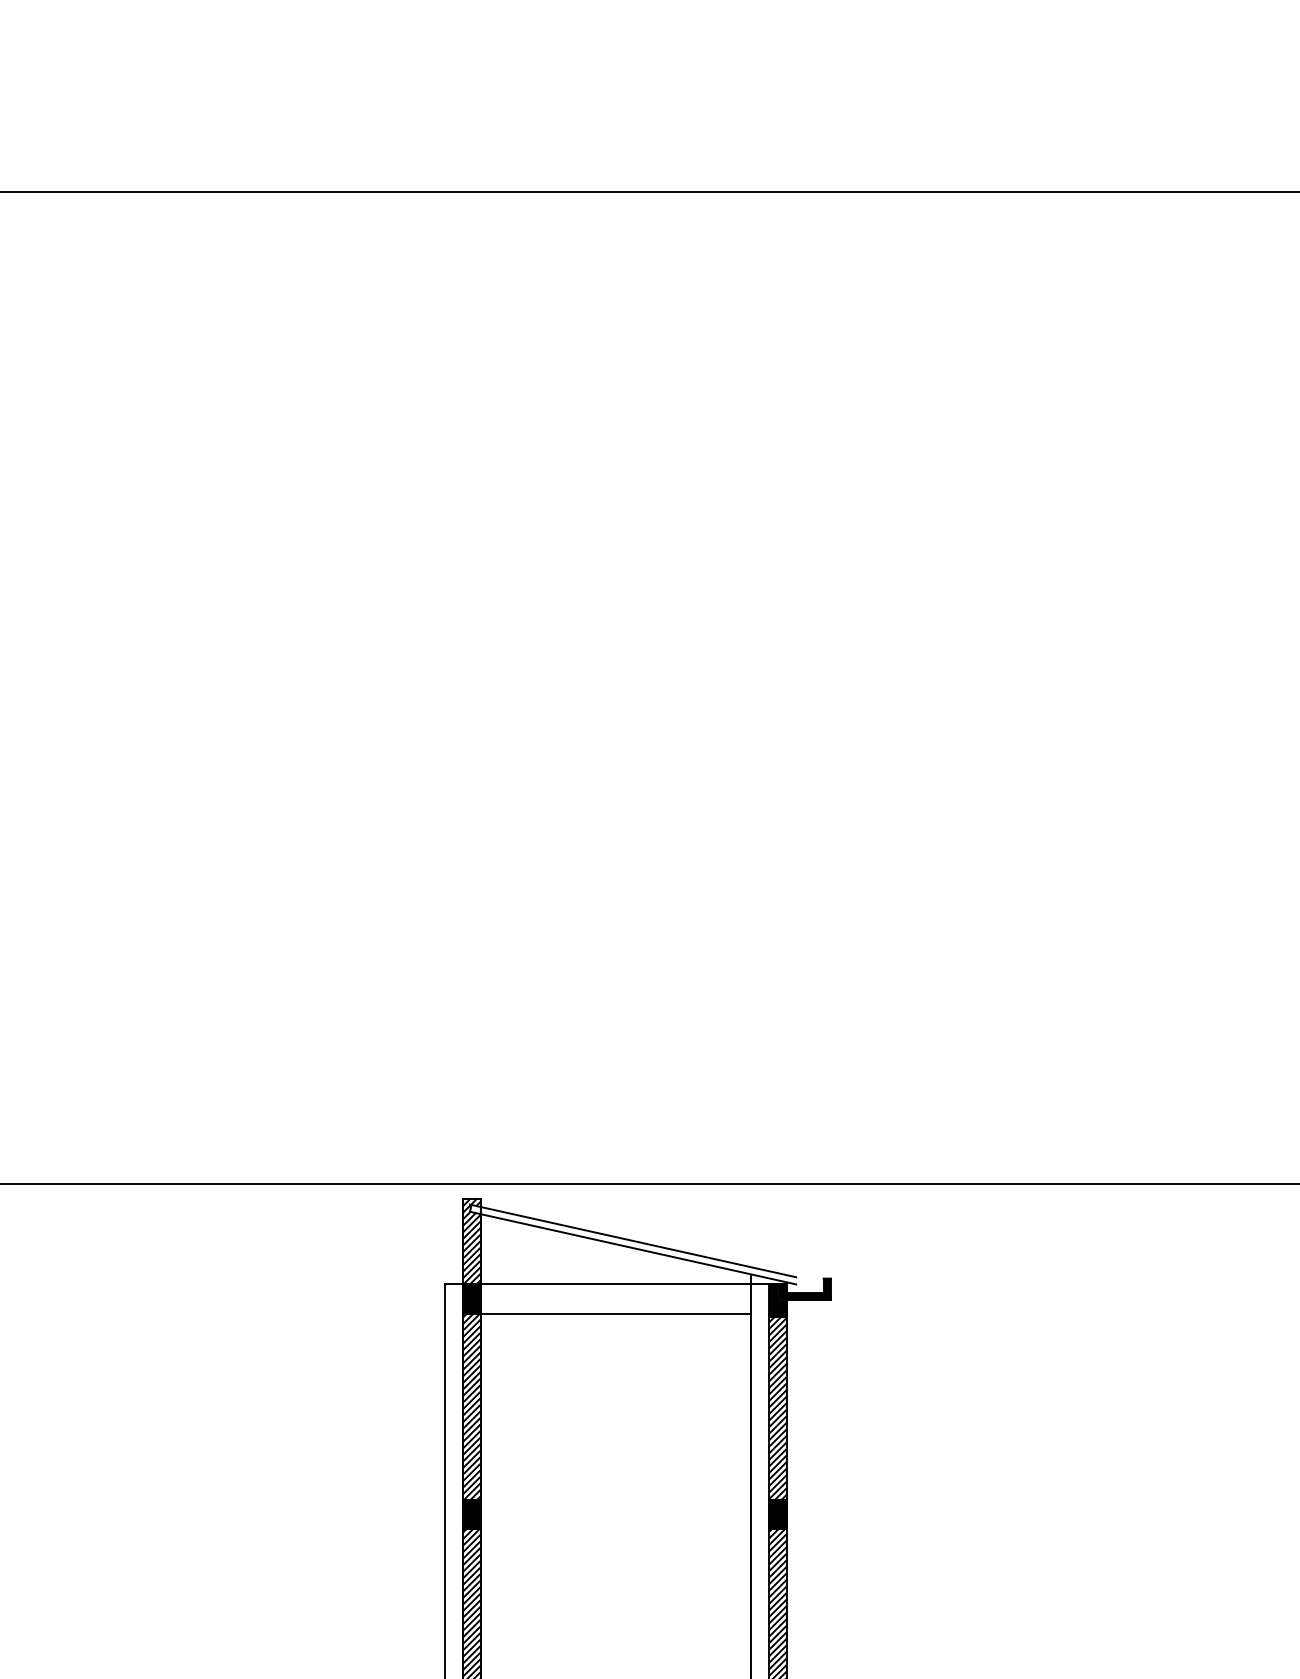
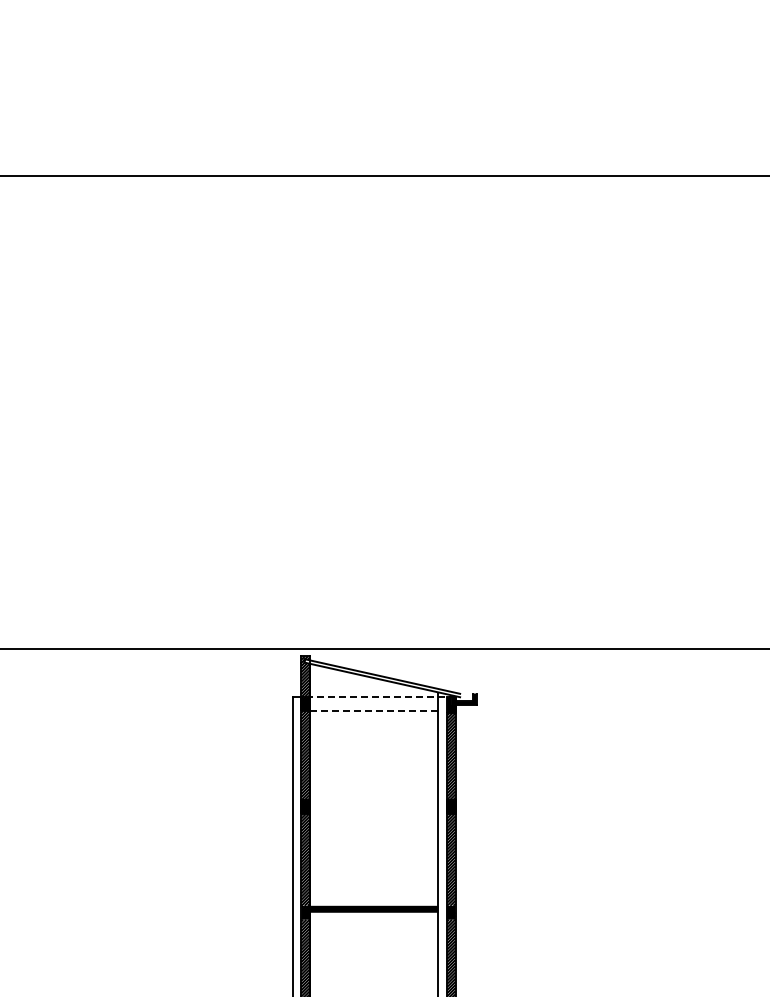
line: (631, 1284) -> (381, 697), solid -> dashed
line: (616, 1314) -> (374, 711), solid -> dashed

